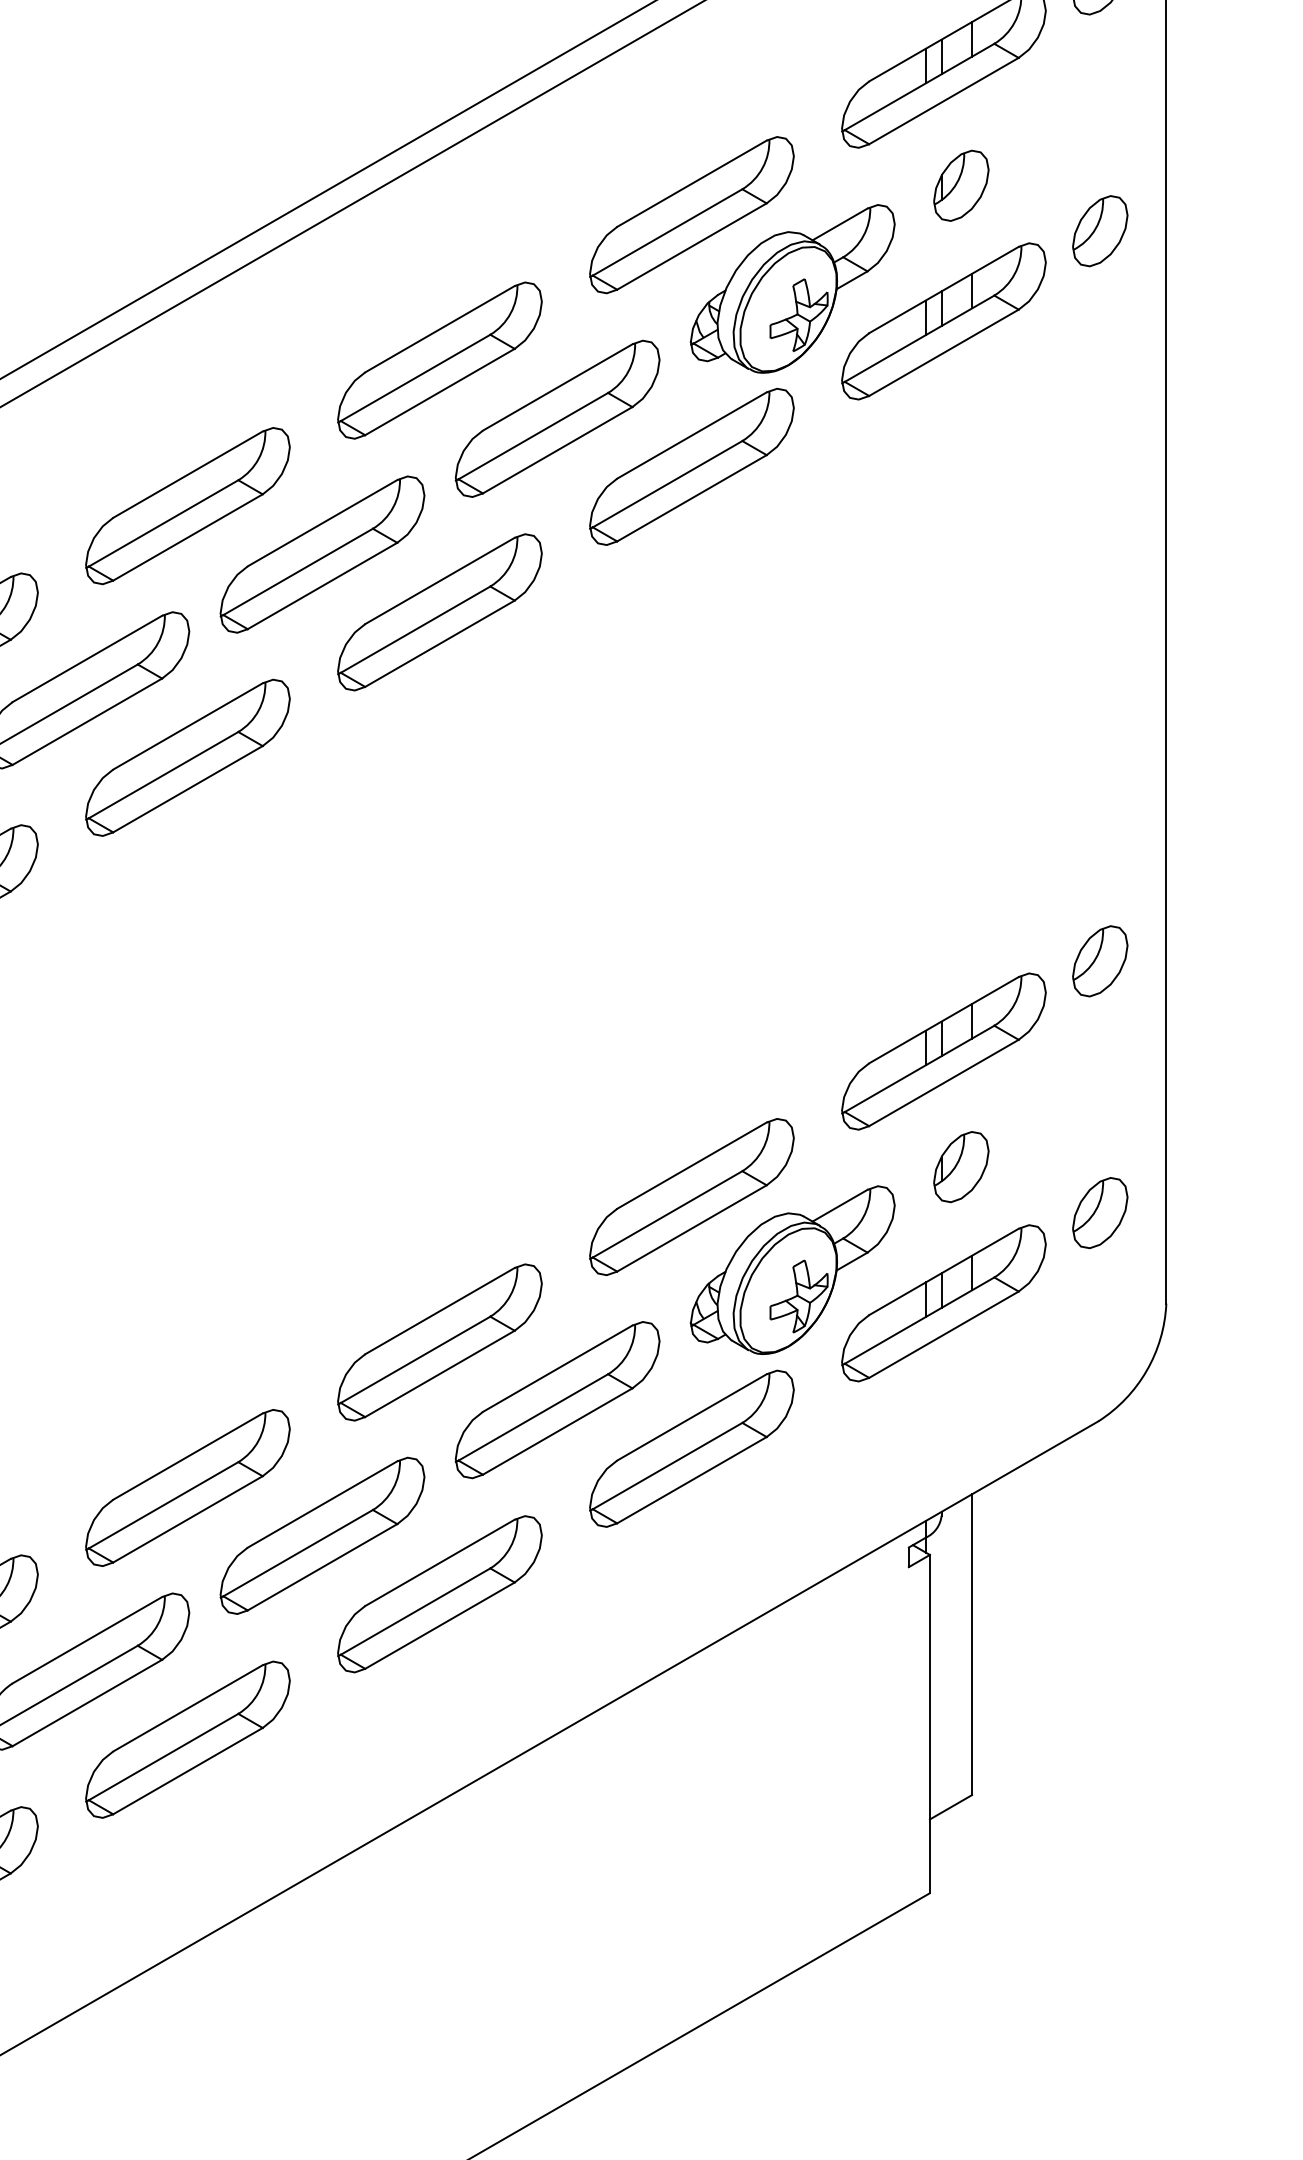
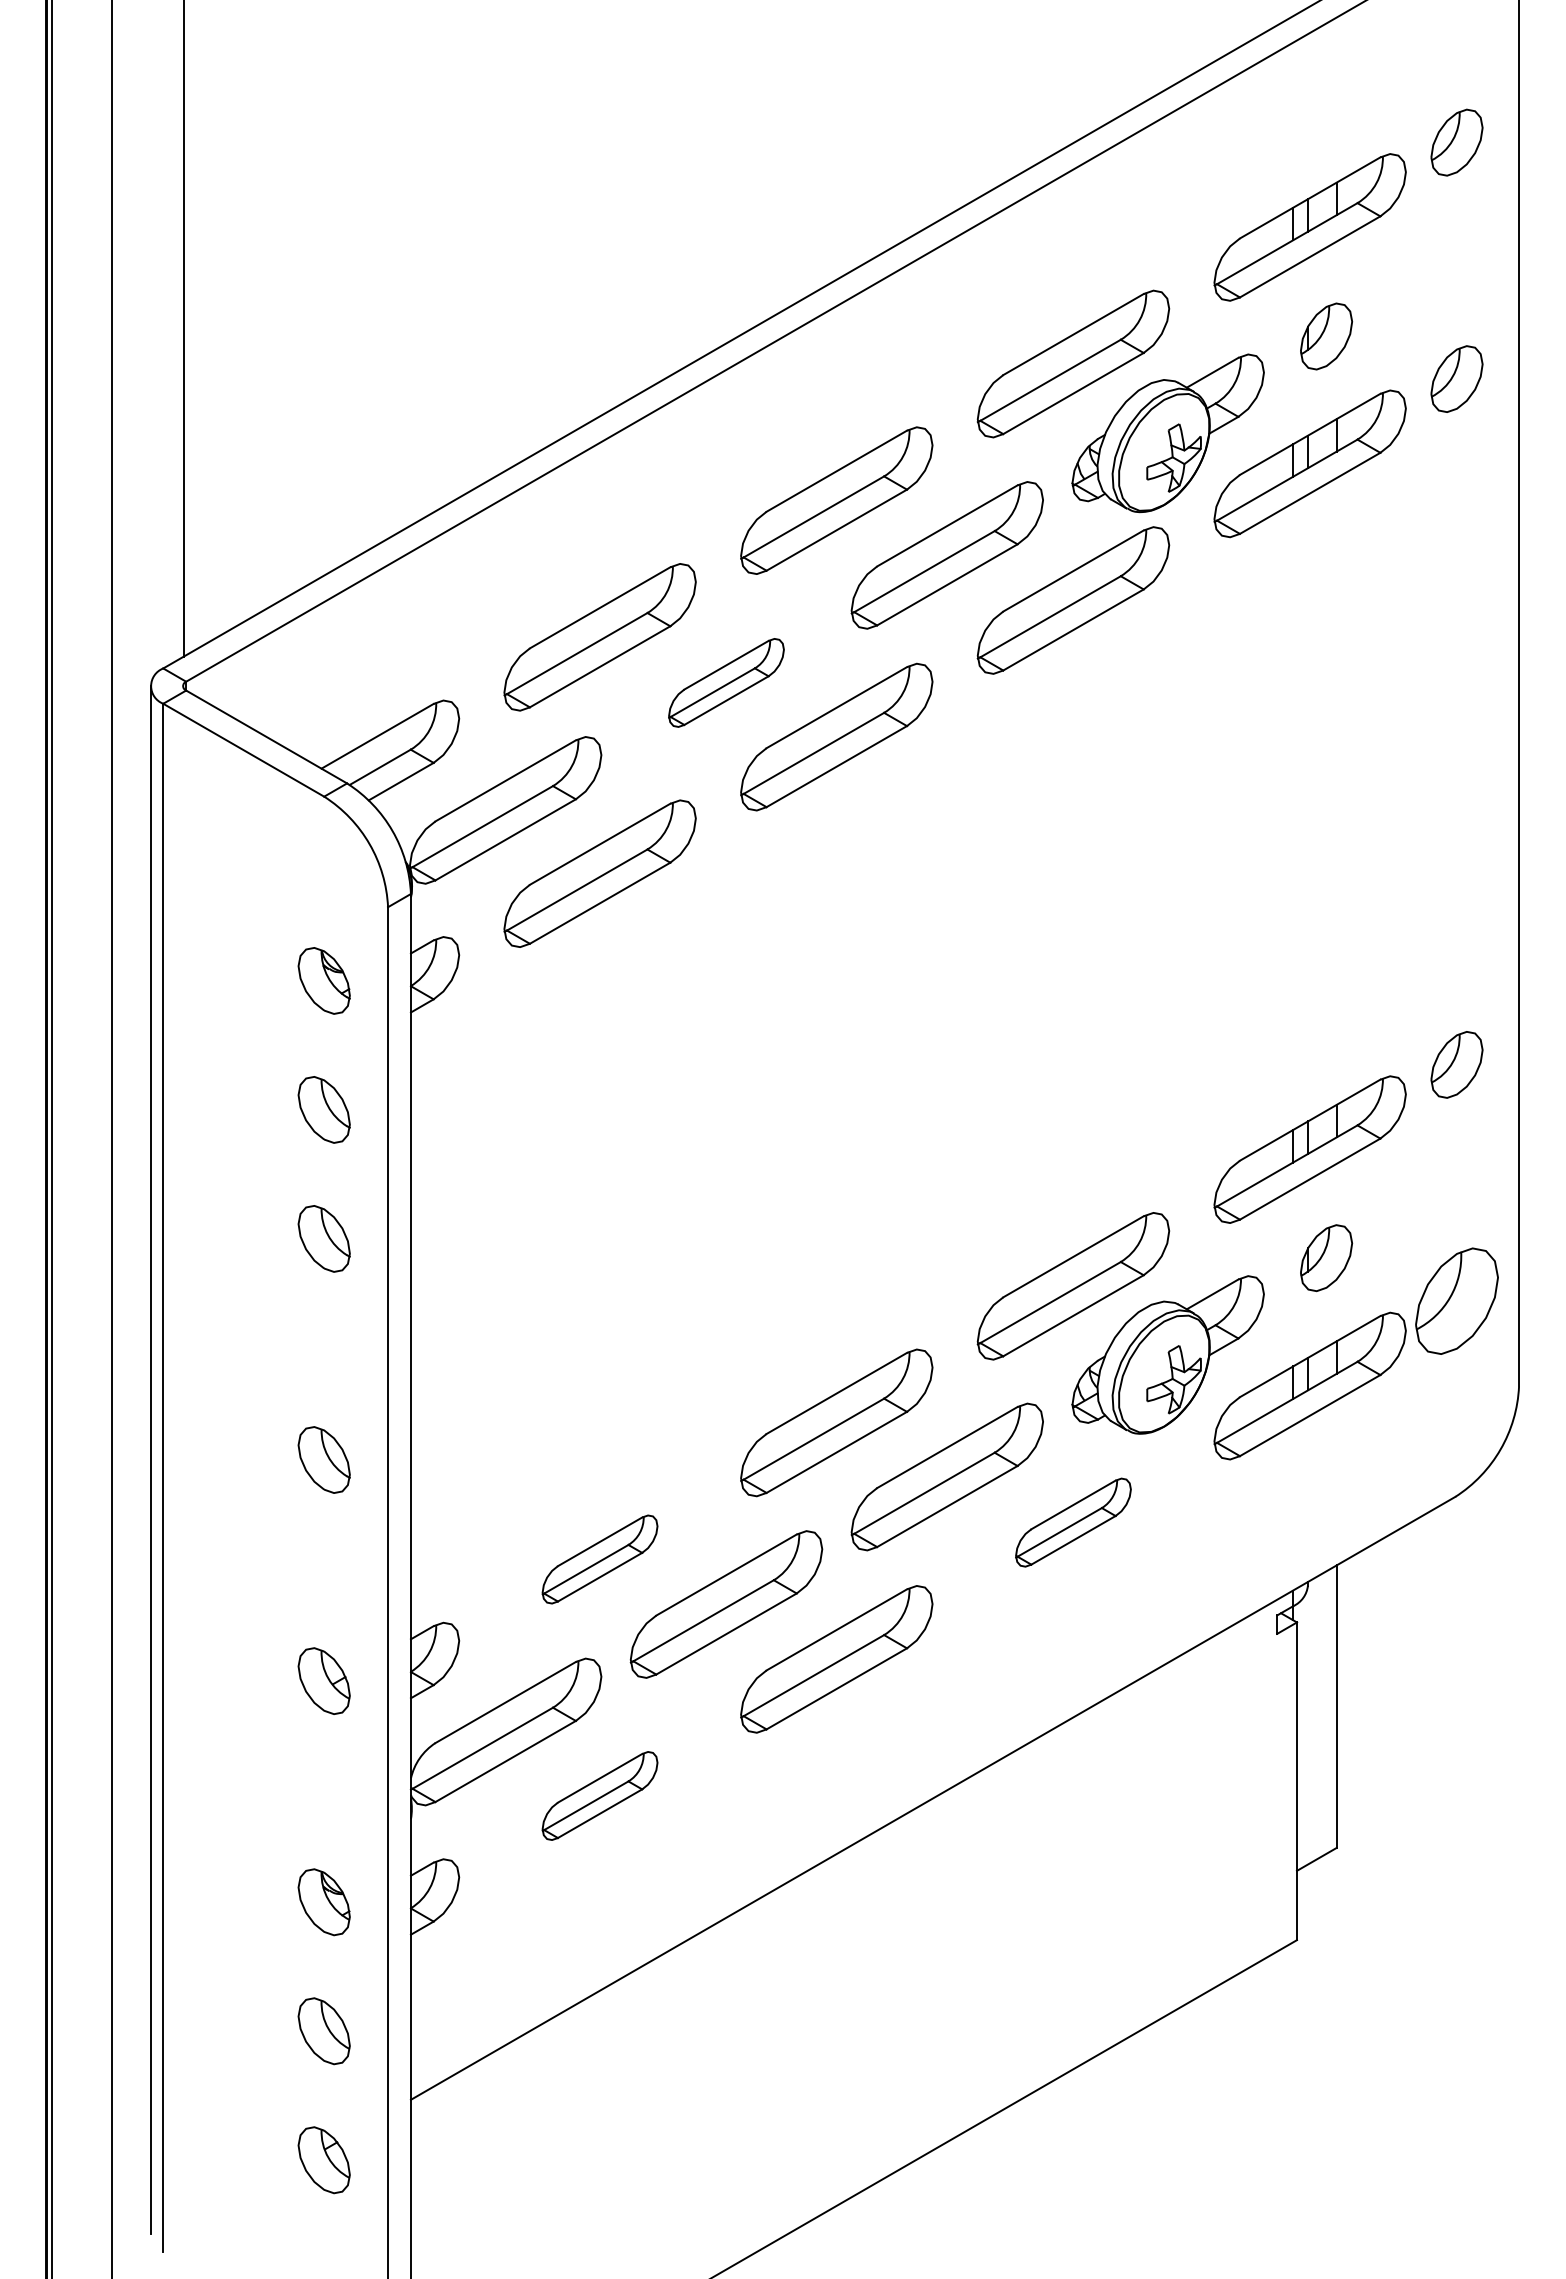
part: (322, 554) -> (726, 682), size x0.6
part: (1099, 1213) -> (1456, 1301), size x1.6
part: (691, 1448) -> (1073, 1522), size x0.6
part: (187, 1487) -> (599, 1559), size x0.6
part: (187, 1739) -> (599, 1795), size x0.6

